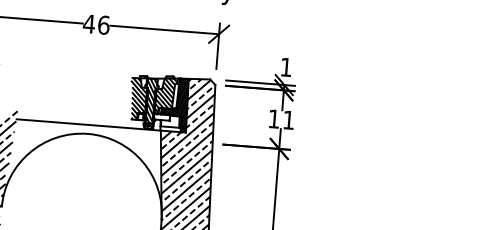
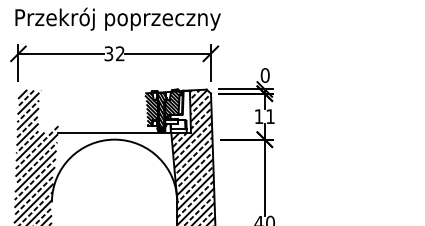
text: (96, 24) -> (114, 53), 46 -> 32
text: (285, 67) -> (264, 75), 1 -> 0
hatch: (174, 104) -> (180, 111), removed

